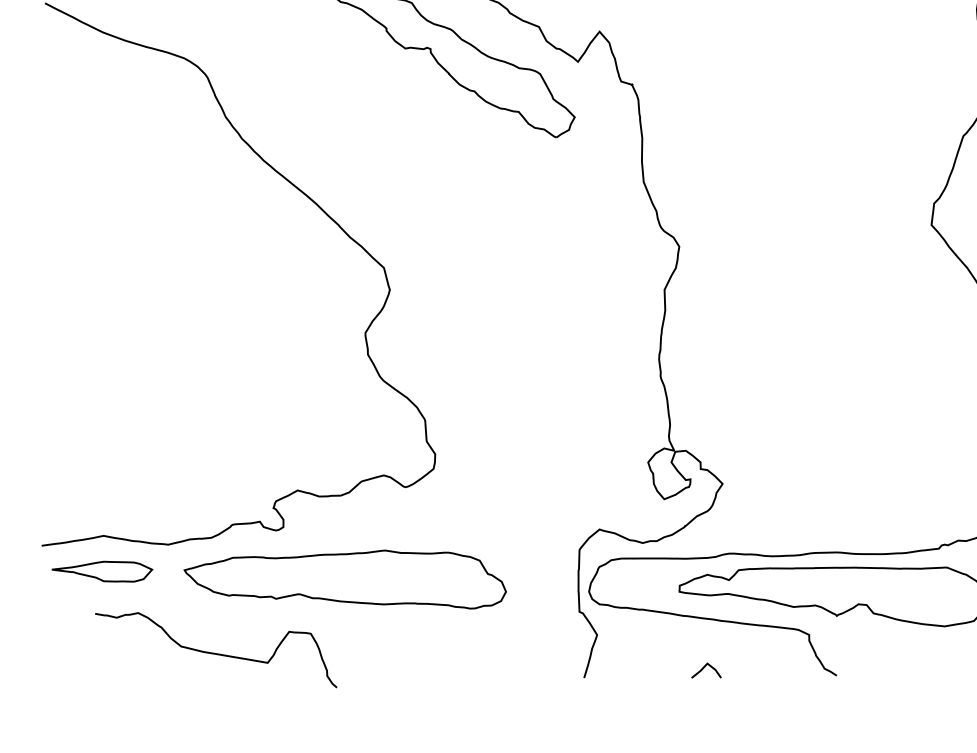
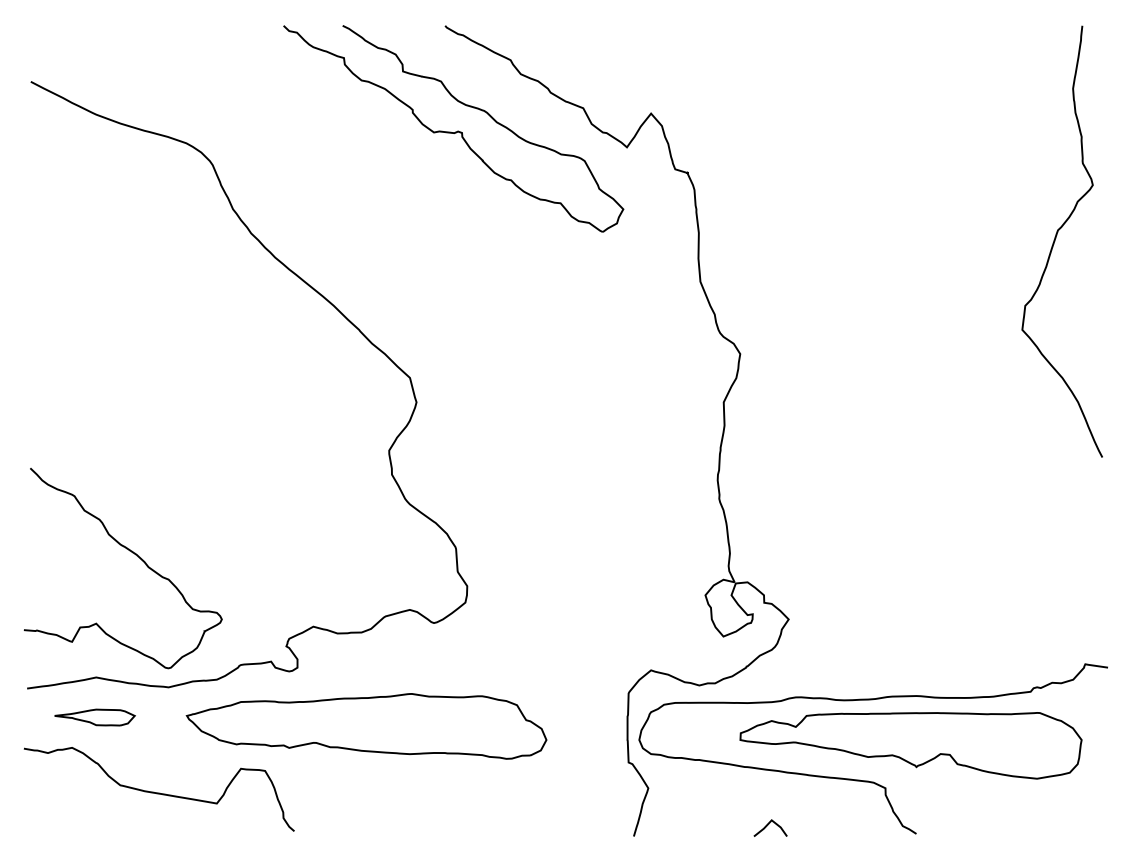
curve: (135, 425) -> (132, 553), added
part: (101, 571) -> (94, 717), size x0.71
curve: (215, 653) -> (158, 792), moved

